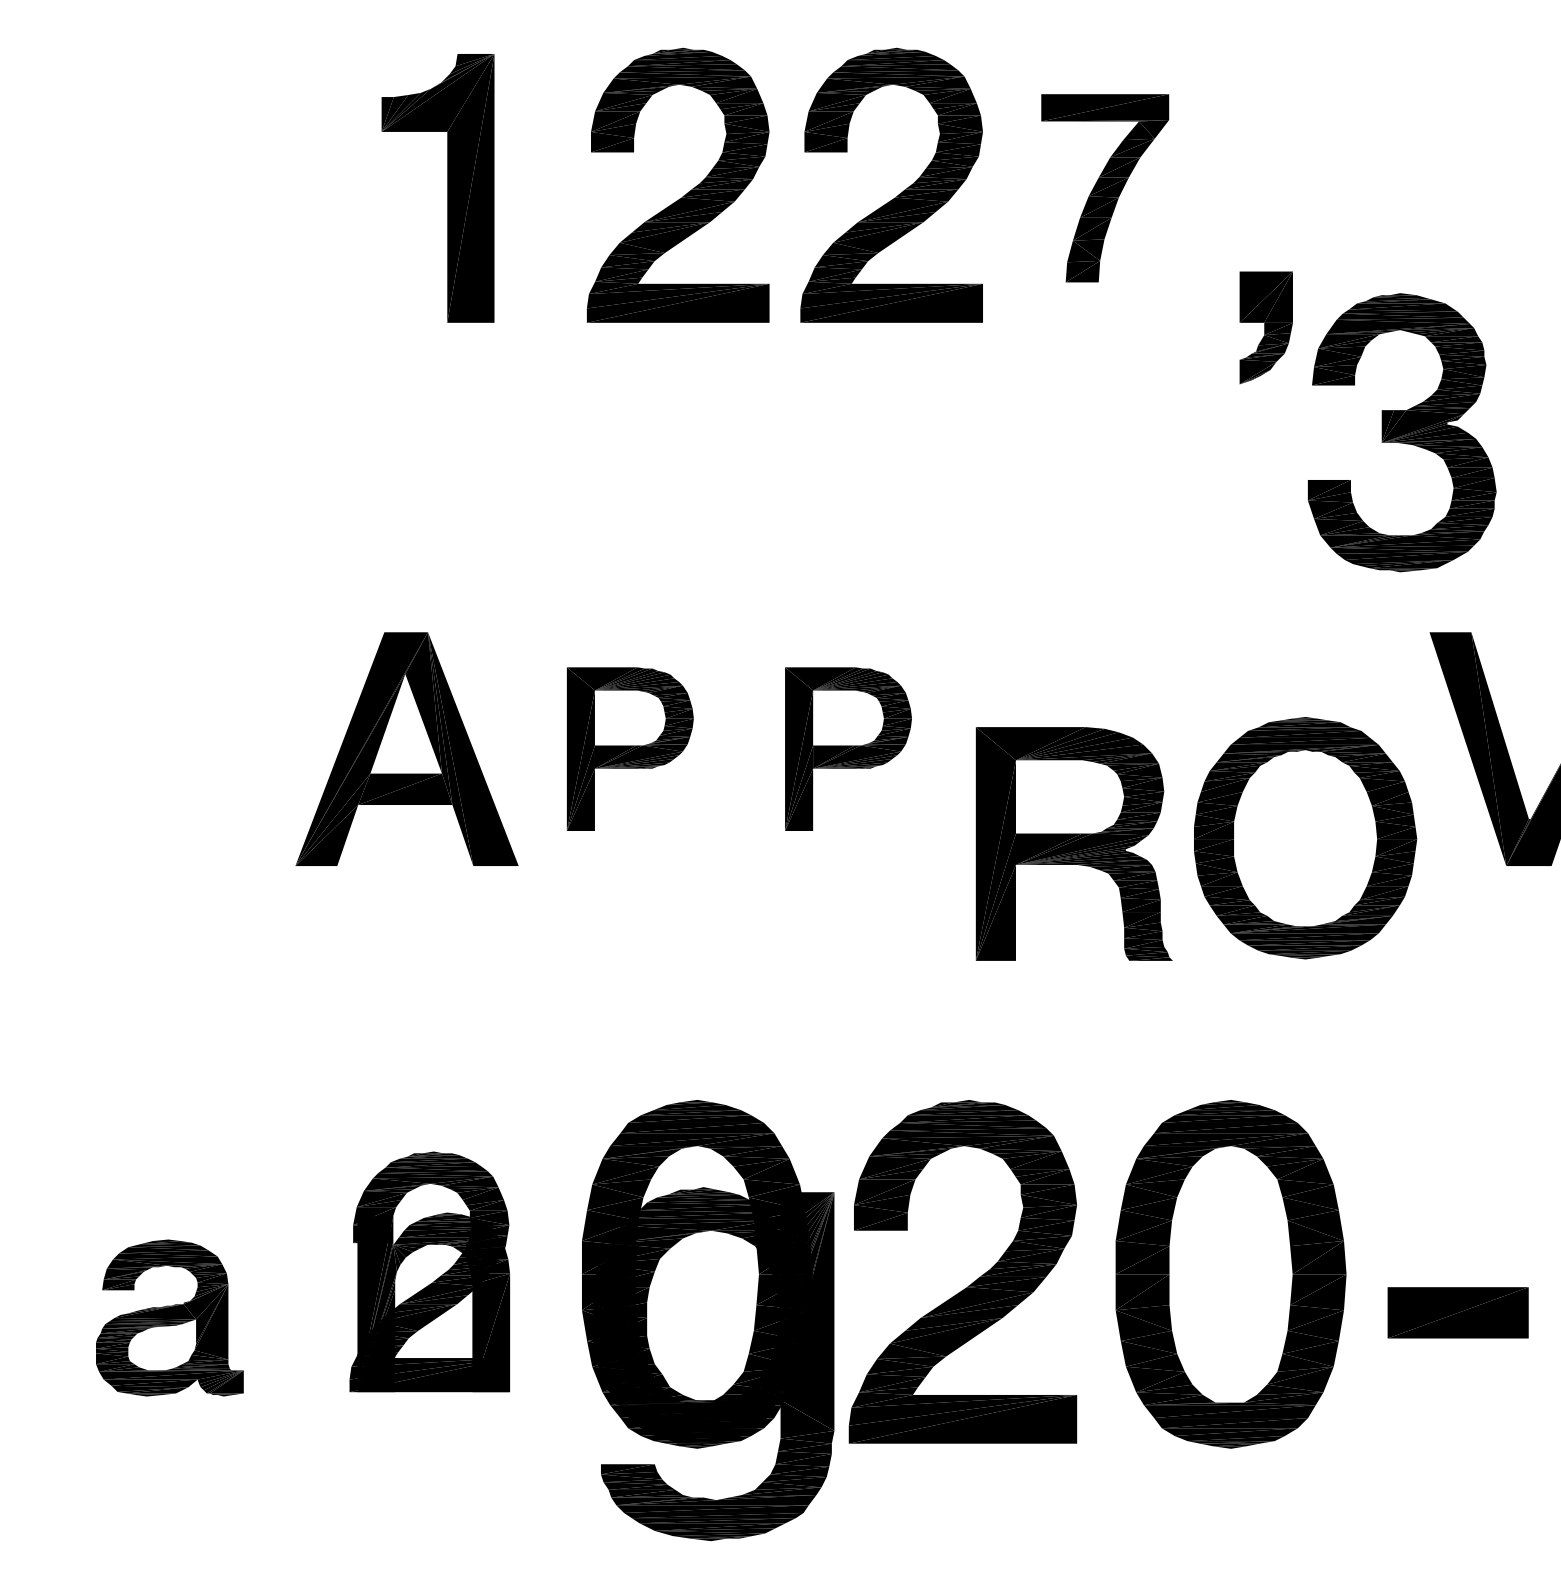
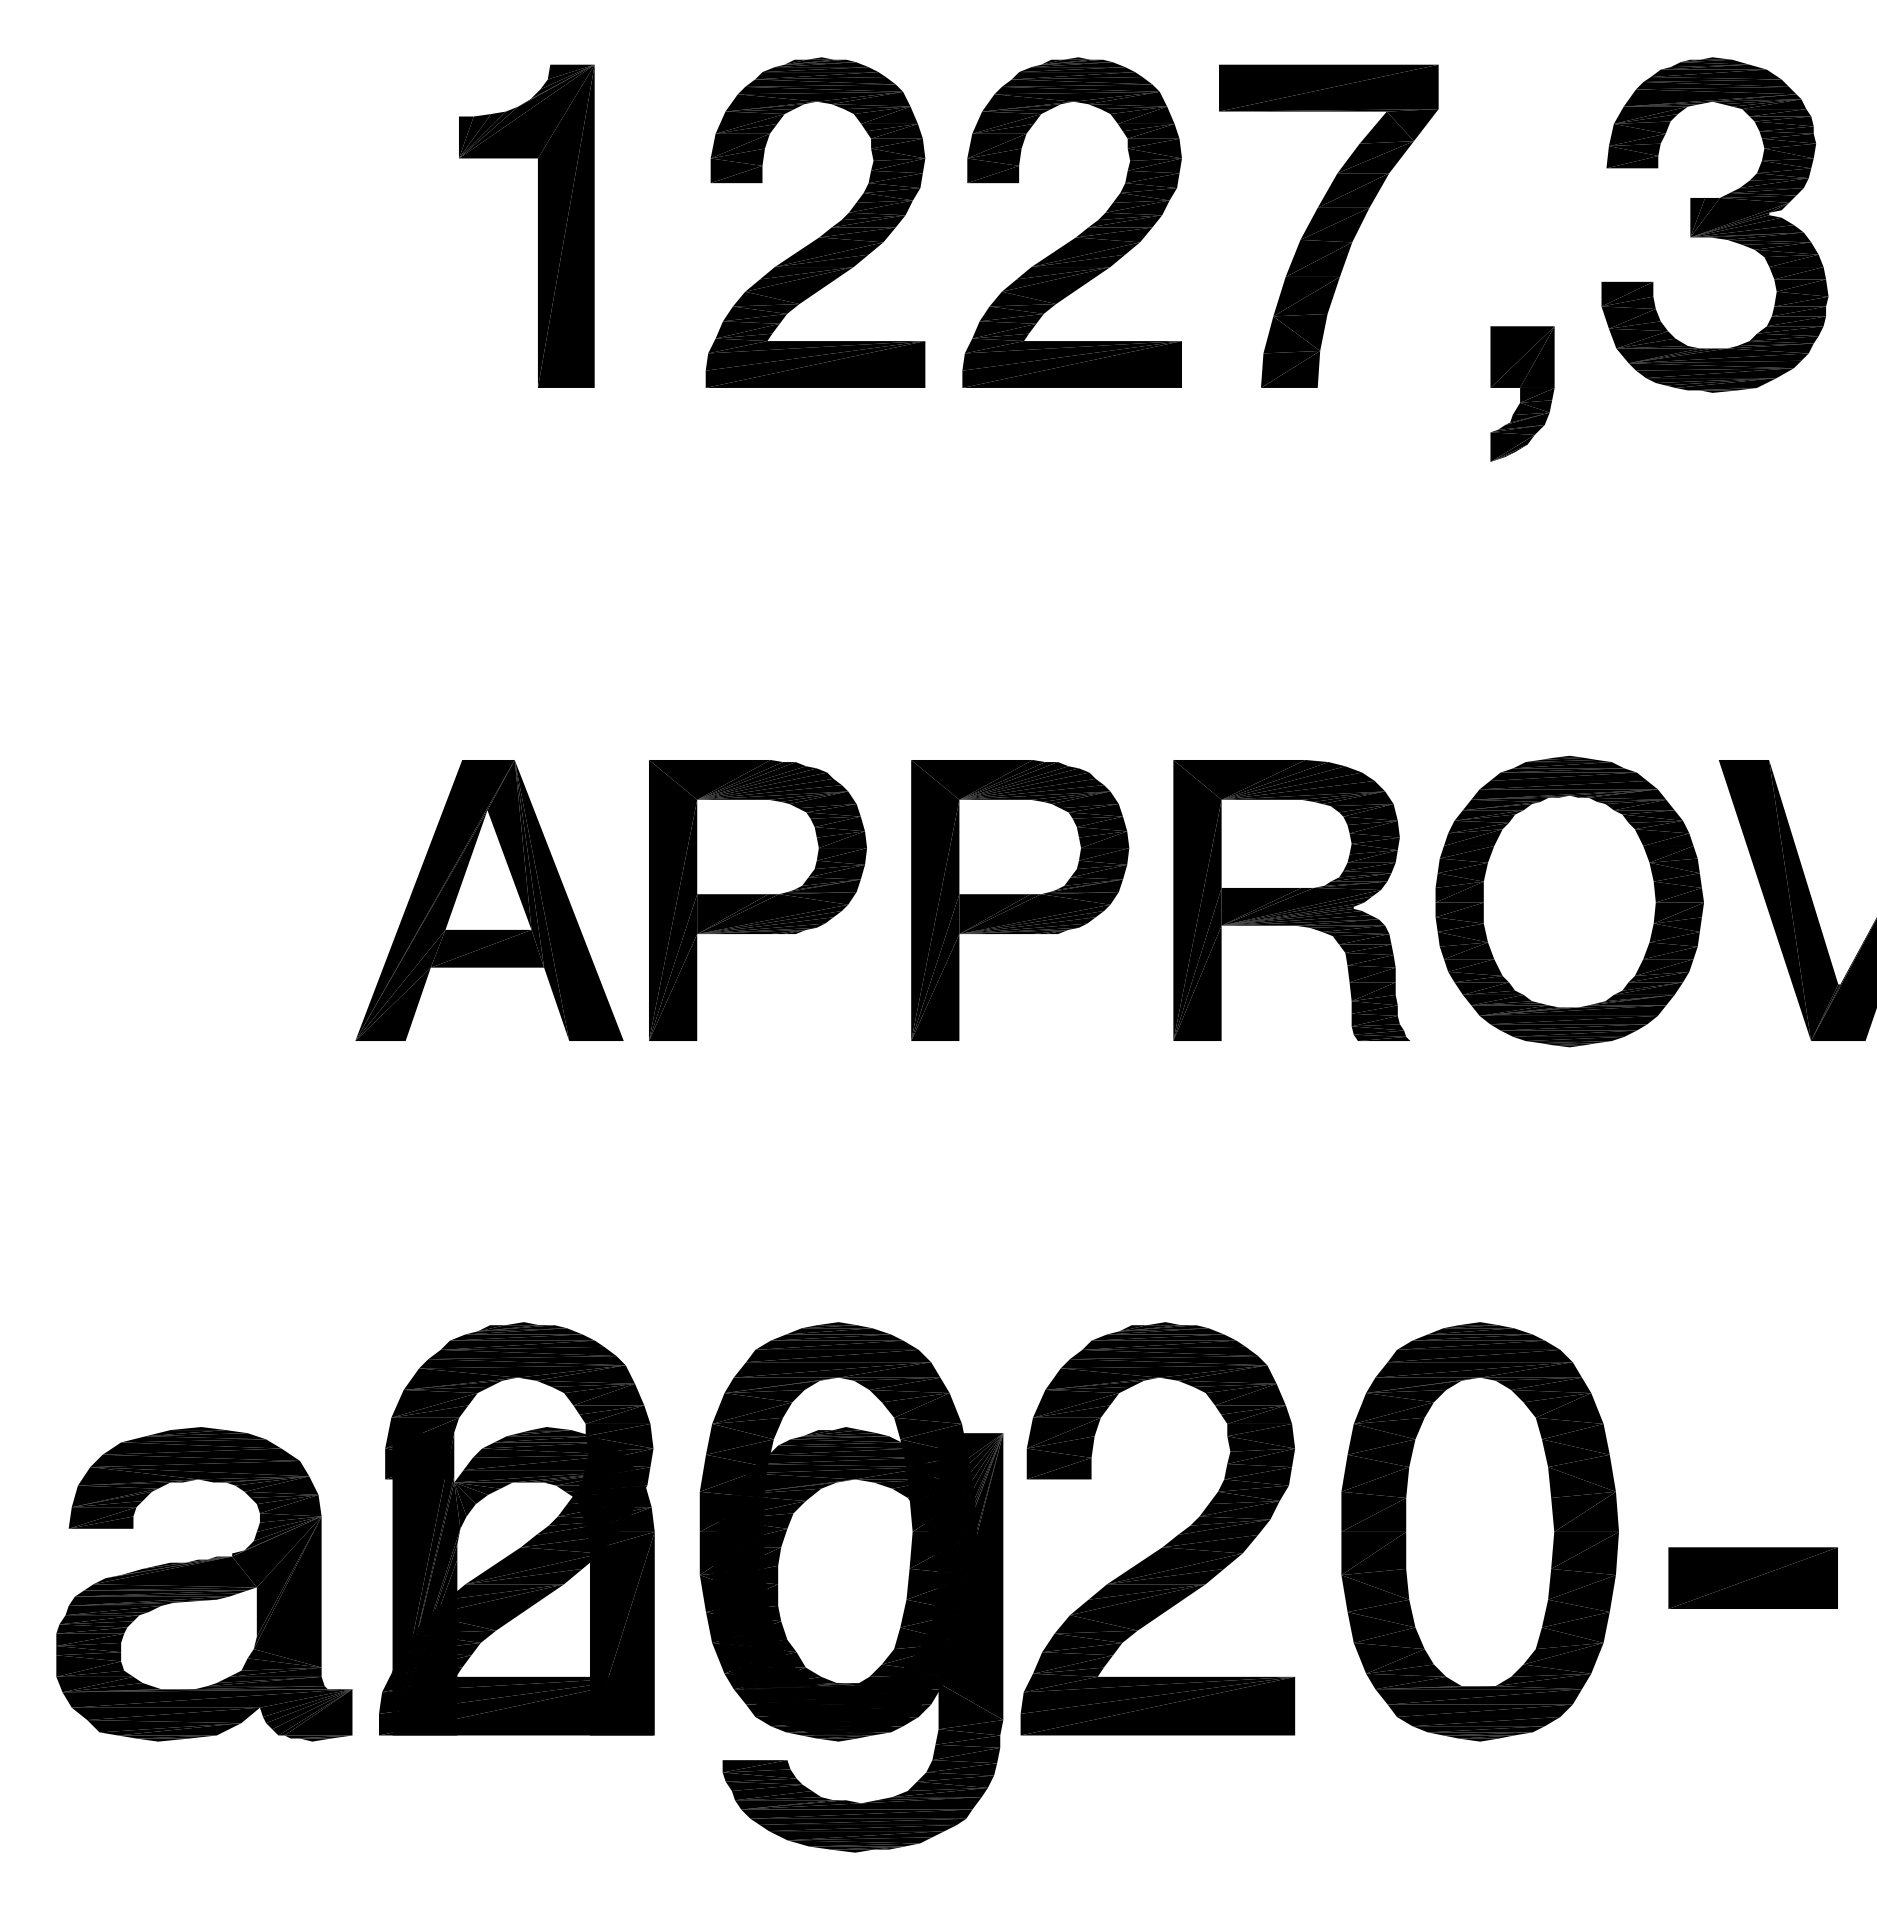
part: (1104, 187) -> (1328, 225), size x1.43
part: (1401, 432) -> (1714, 224), moved
part: (629, 749) -> (757, 900), size x1.43
part: (848, 749) -> (1020, 900), size x1.43
part: (1305, 838) -> (1569, 901), moved
part: (1074, 843) -> (1291, 900), moved
part: (429, 1271) -> (516, 1528), size x1.43
part: (169, 1318) -> (204, 1584), size x1.67

